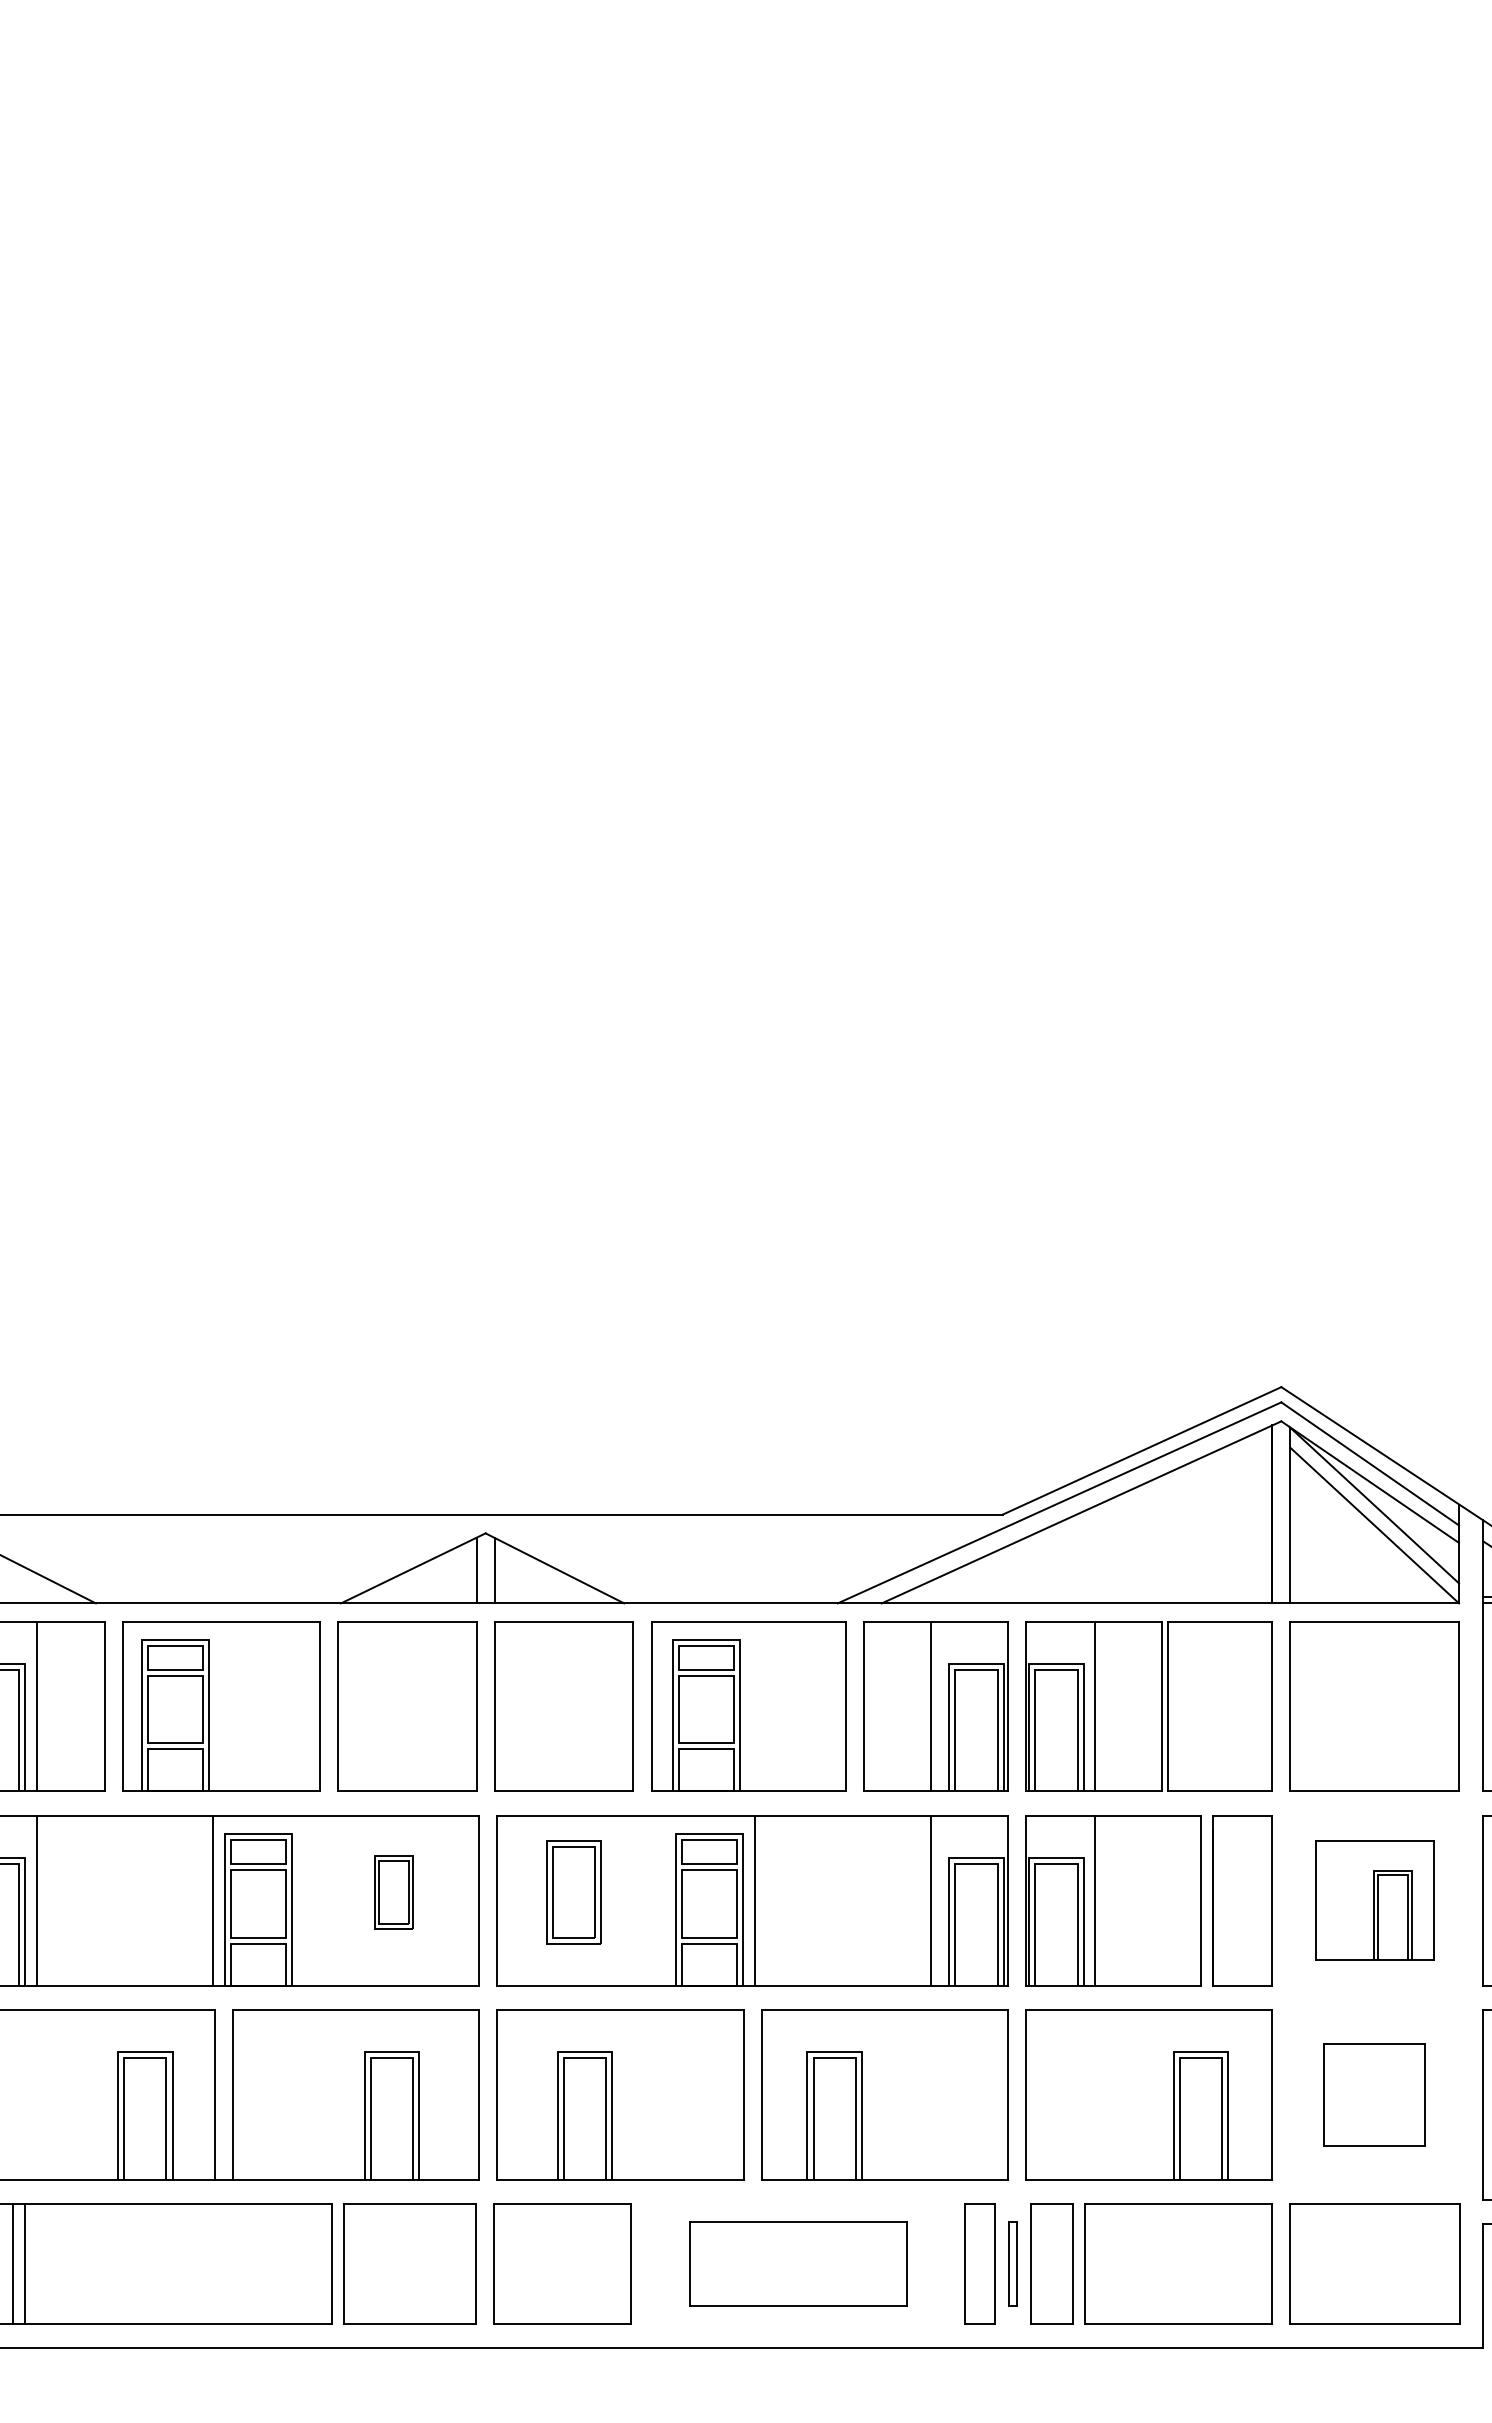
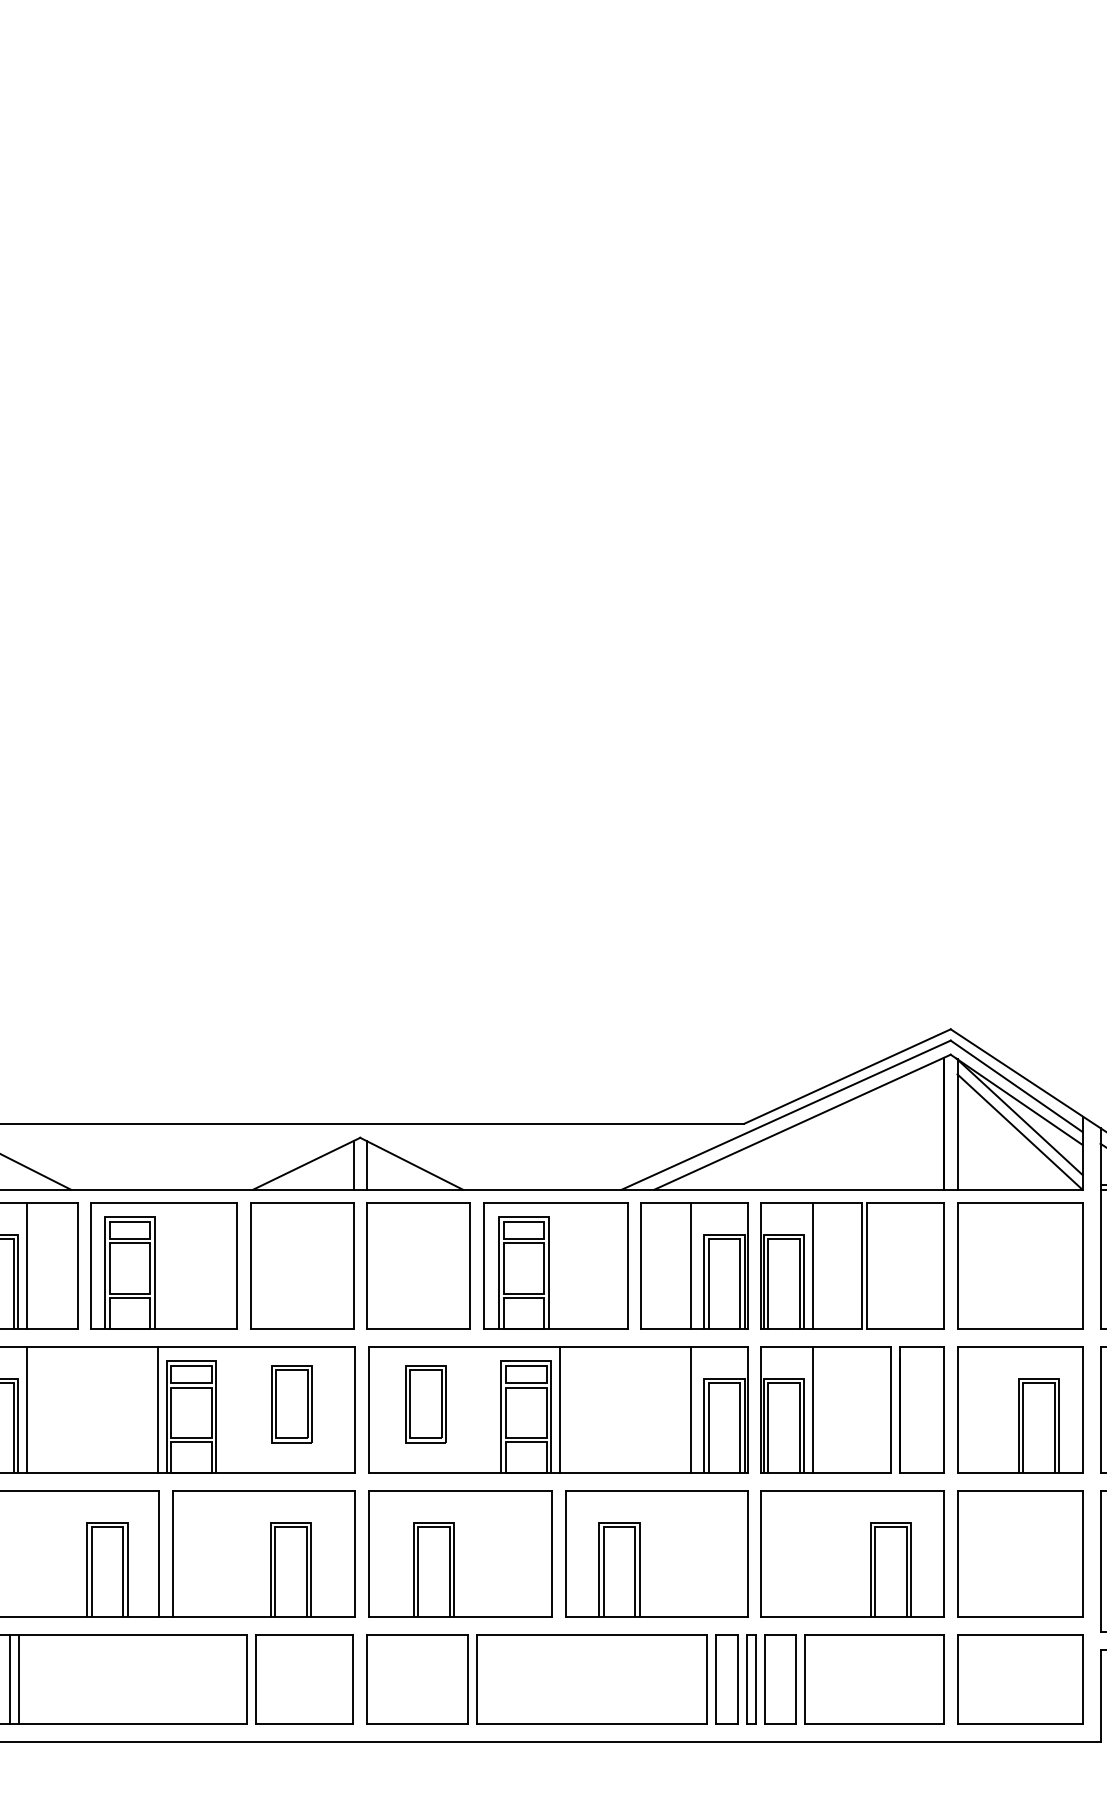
part: (393, 1892) -> (291, 1404), size x1.43
part: (1374, 1900) -> (1019, 1410), size x1.43
part: (1374, 2094) -> (1019, 1554), size x1.67
part: (797, 2263) -> (591, 1679), size x1.43
part: (1012, 2263) -> (751, 1679), size x1.43

